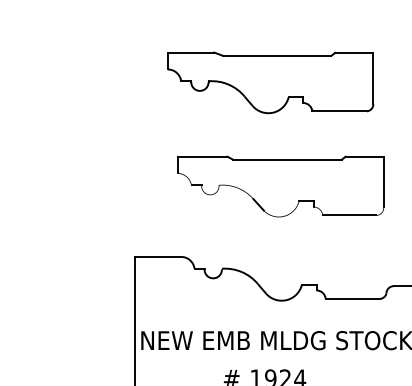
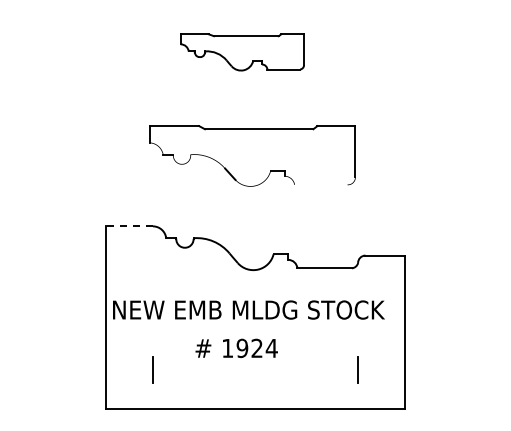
part: (270, 83) -> (242, 52), size x0.6
line: (348, 215) -> (320, 184), removed
line: (157, 257) -> (129, 226), solid -> dashed

